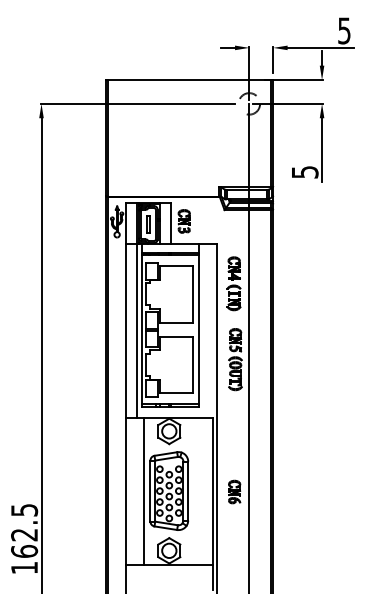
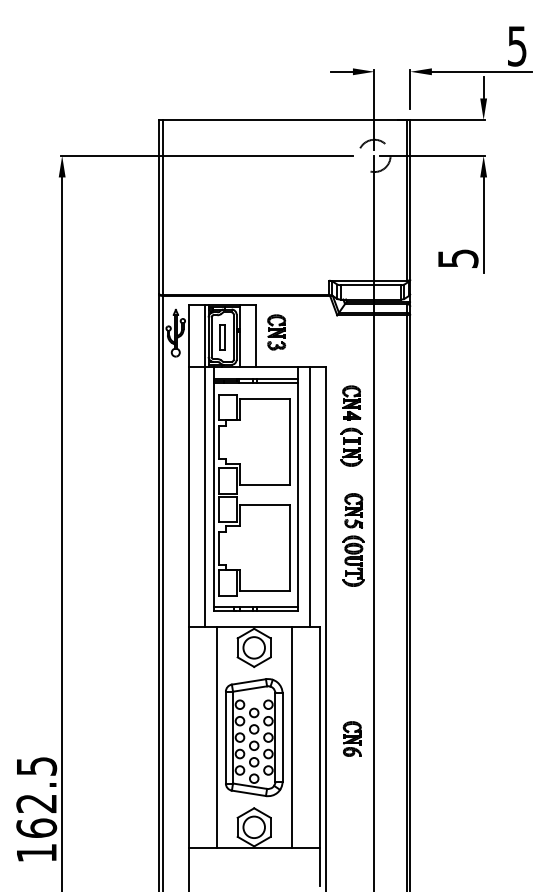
line: (206, 330) -> (310, 496), added
line: (194, 490) -> (292, 736), added

